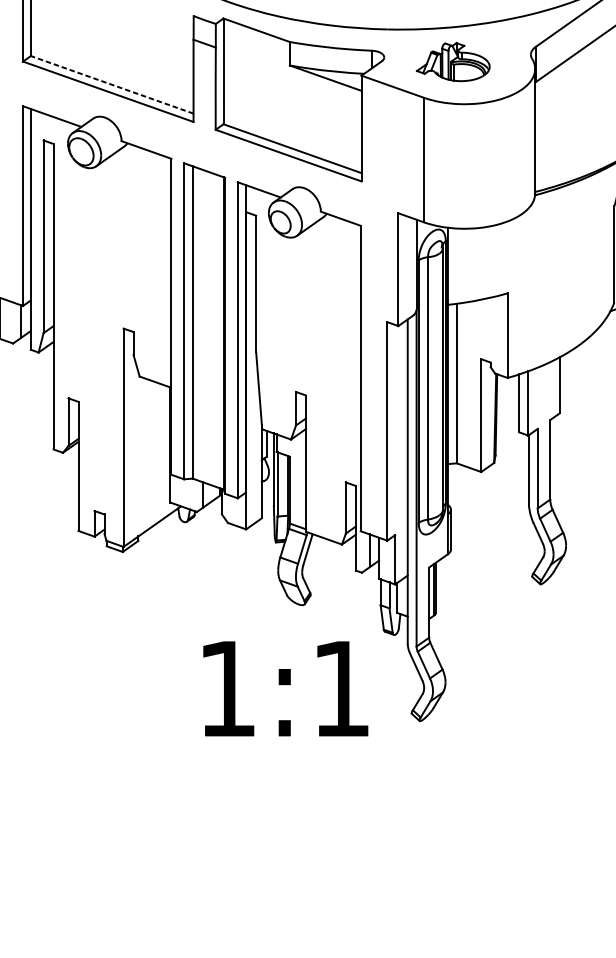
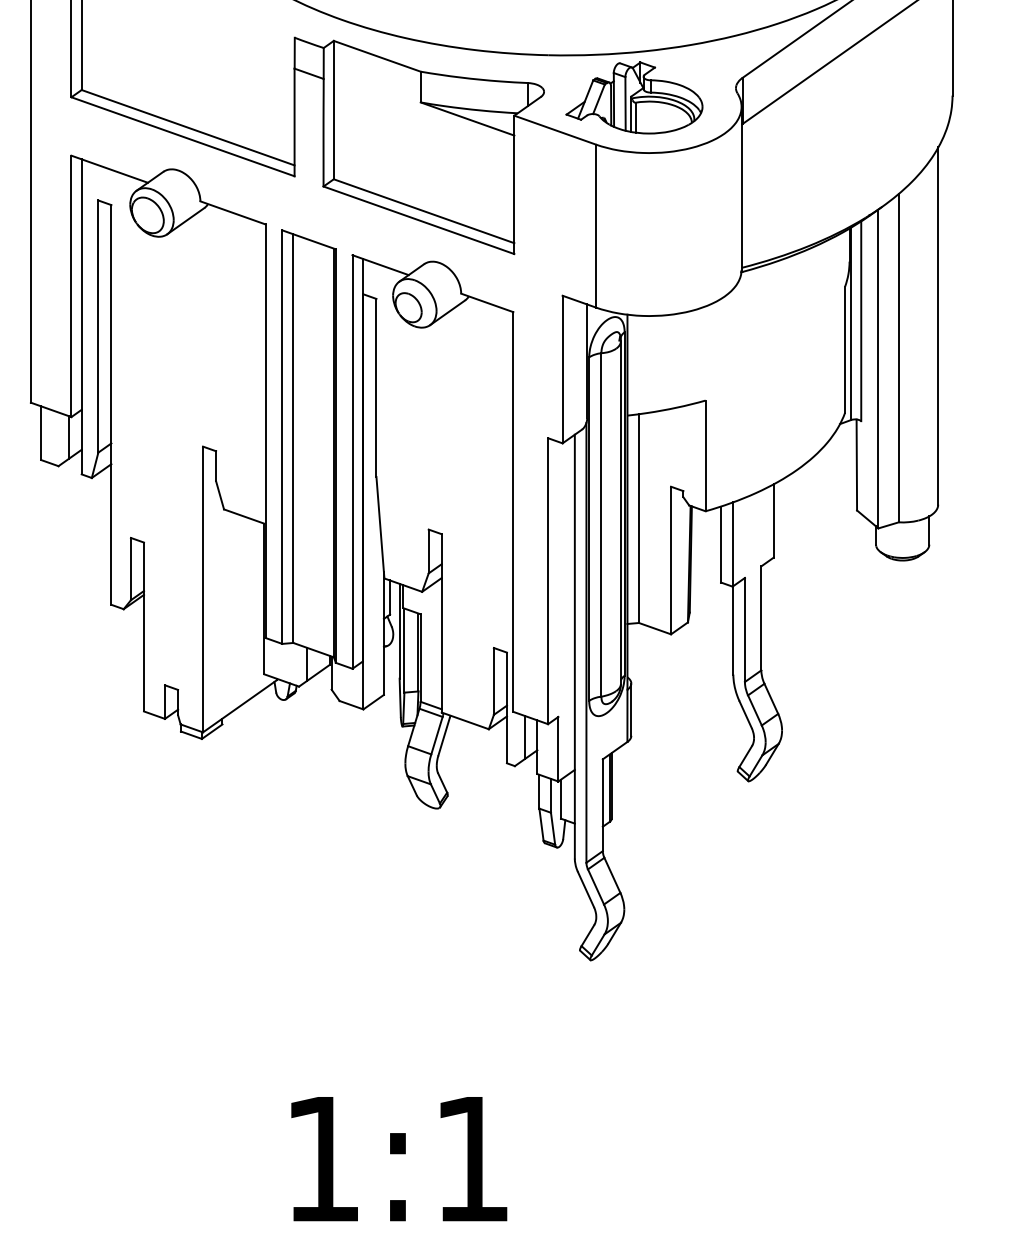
part: (453, 61) -> (634, 97), size x1.43
line: (112, 84) -> (188, 127), dashed -> solid
text: (285, 689) -> (399, 1159), moved

